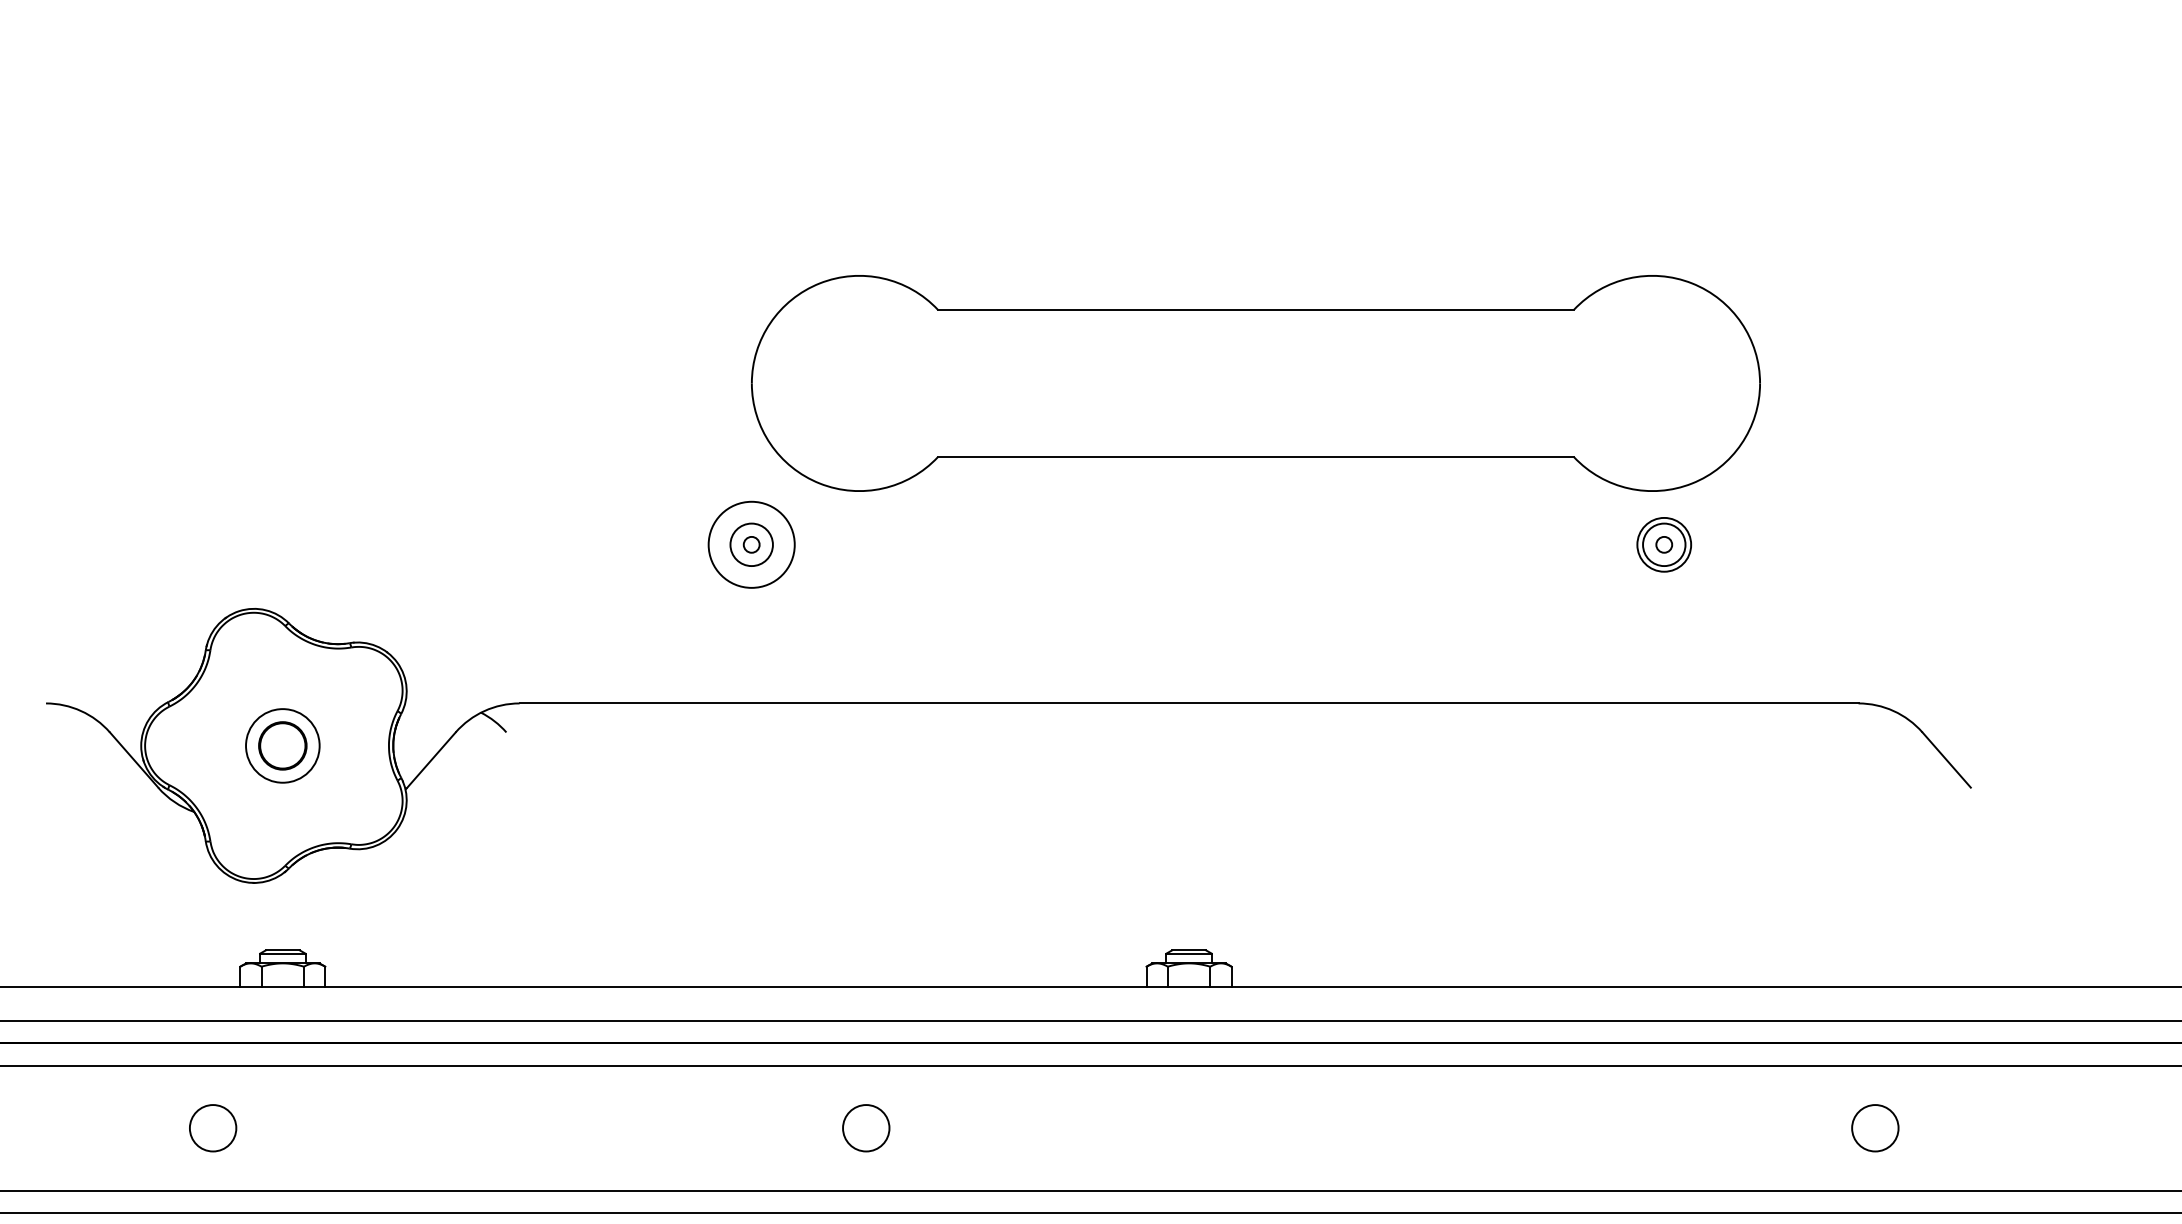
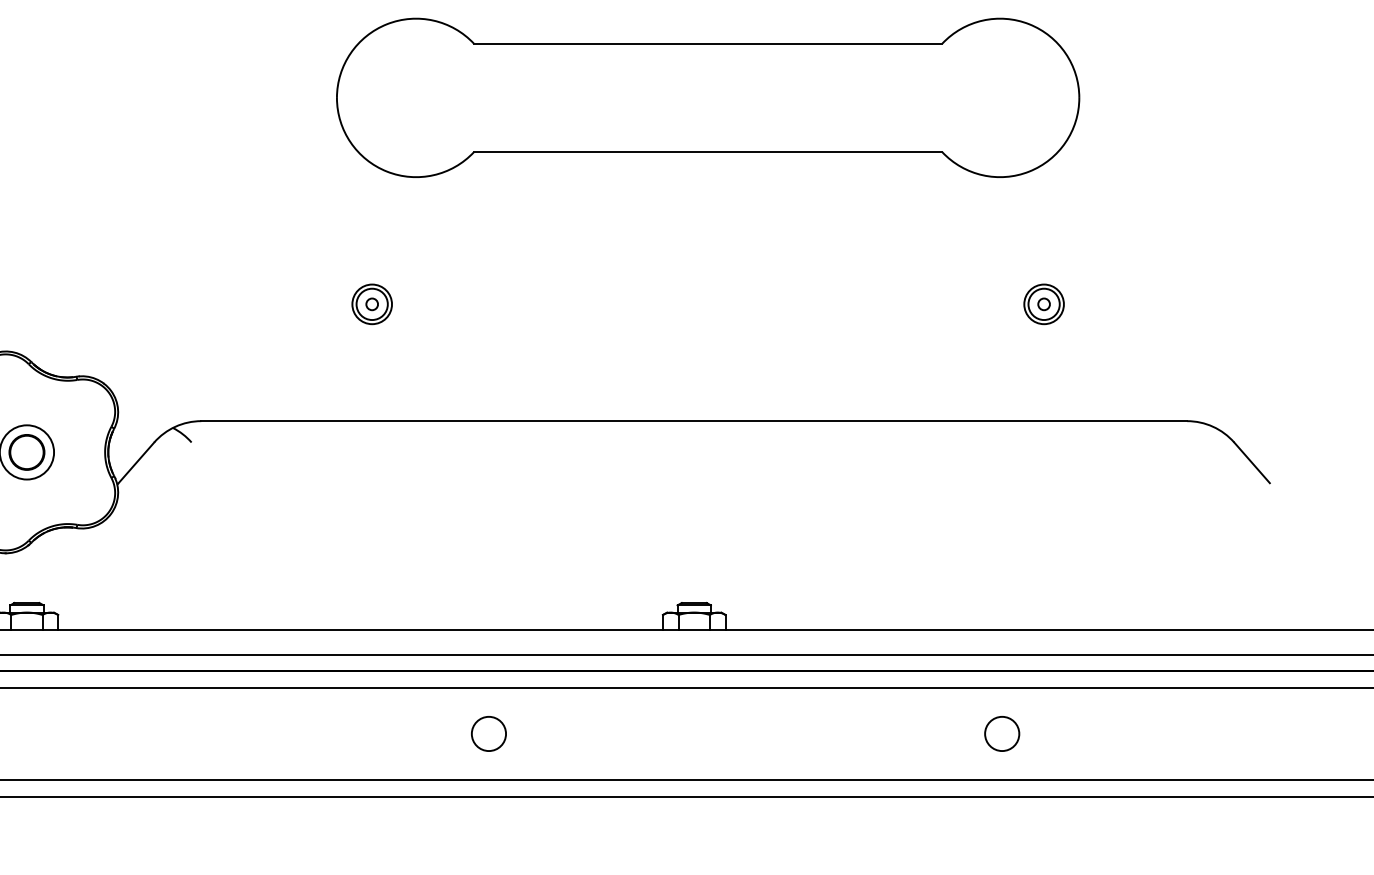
part: (1255, 383) -> (707, 97), moved
circle: (751, 544) -> (372, 304), size x0.62
circle: (866, 1128) -> (489, 734), moved
circle: (1875, 1128) -> (1002, 734), moved

